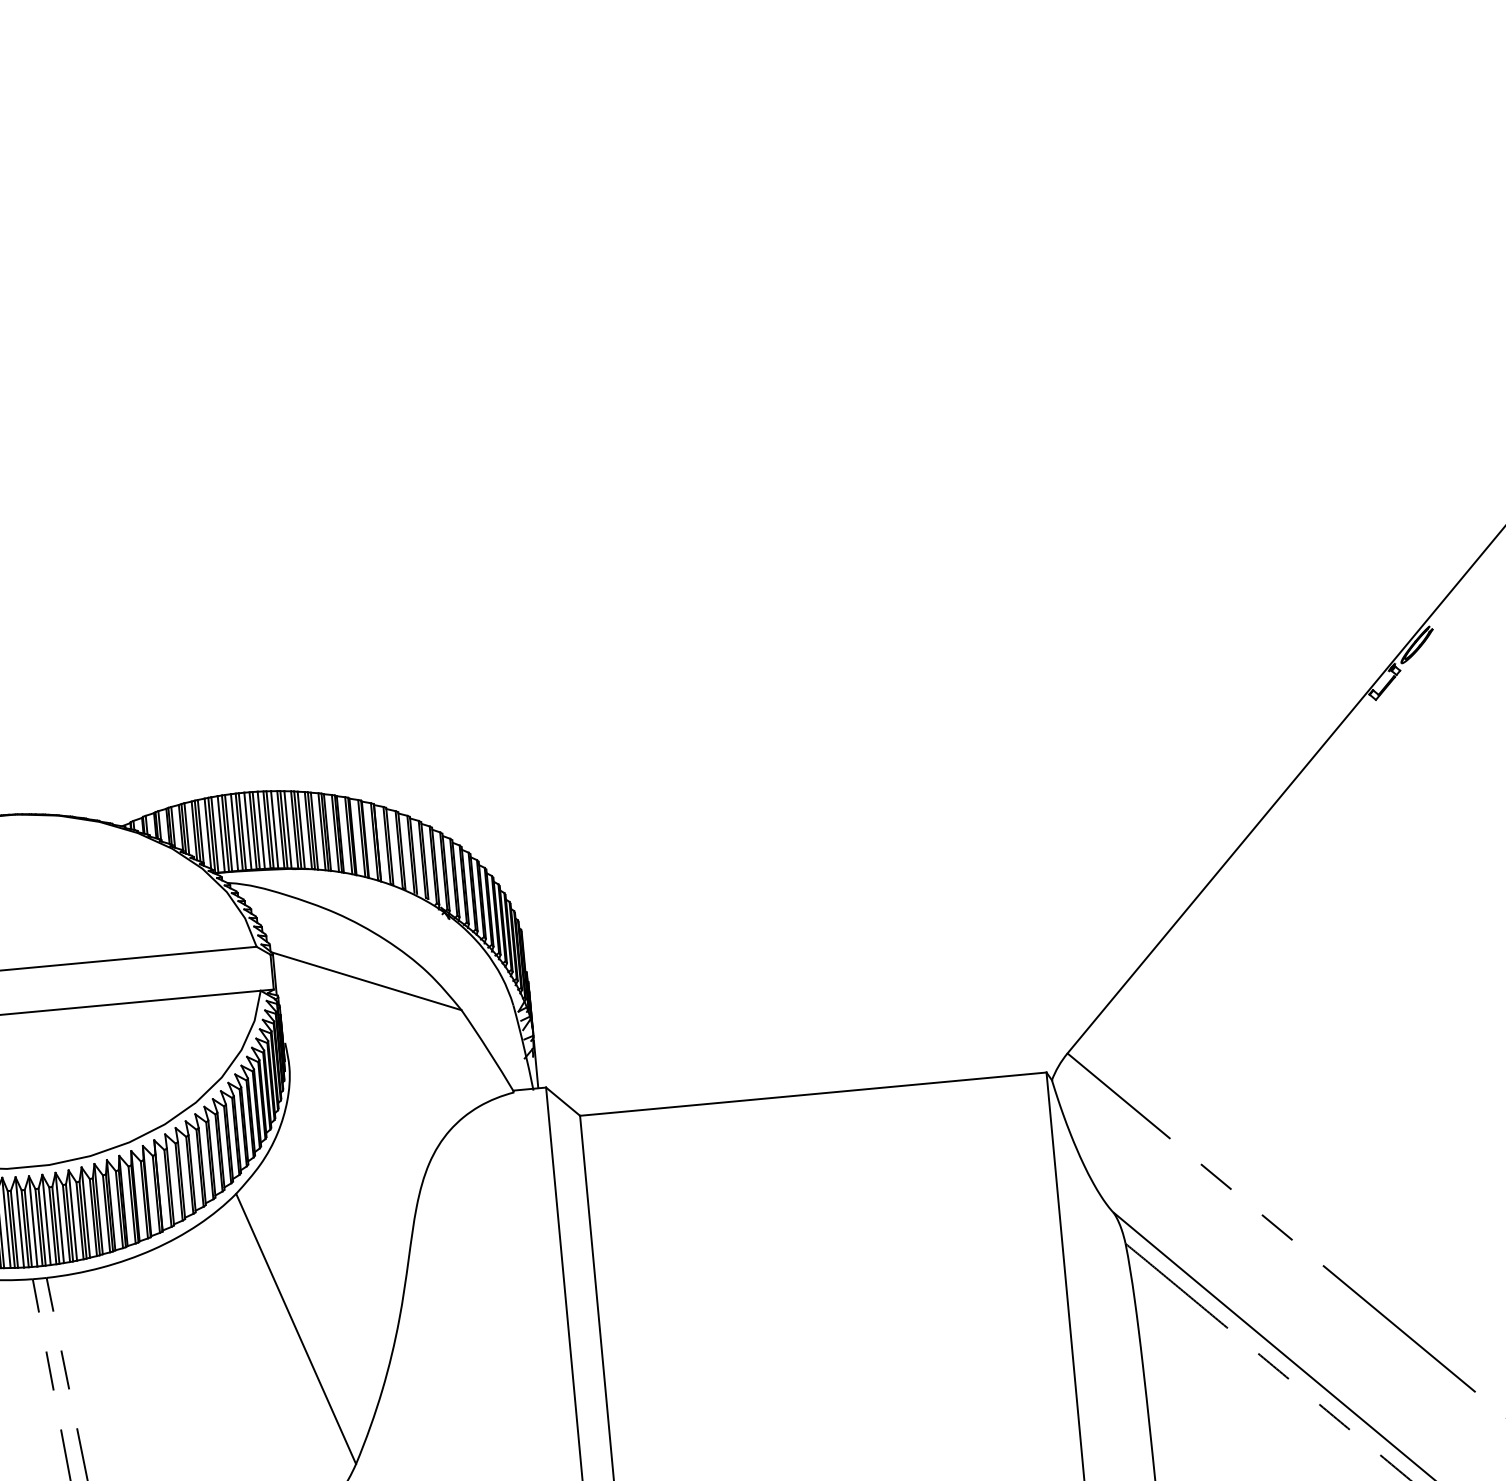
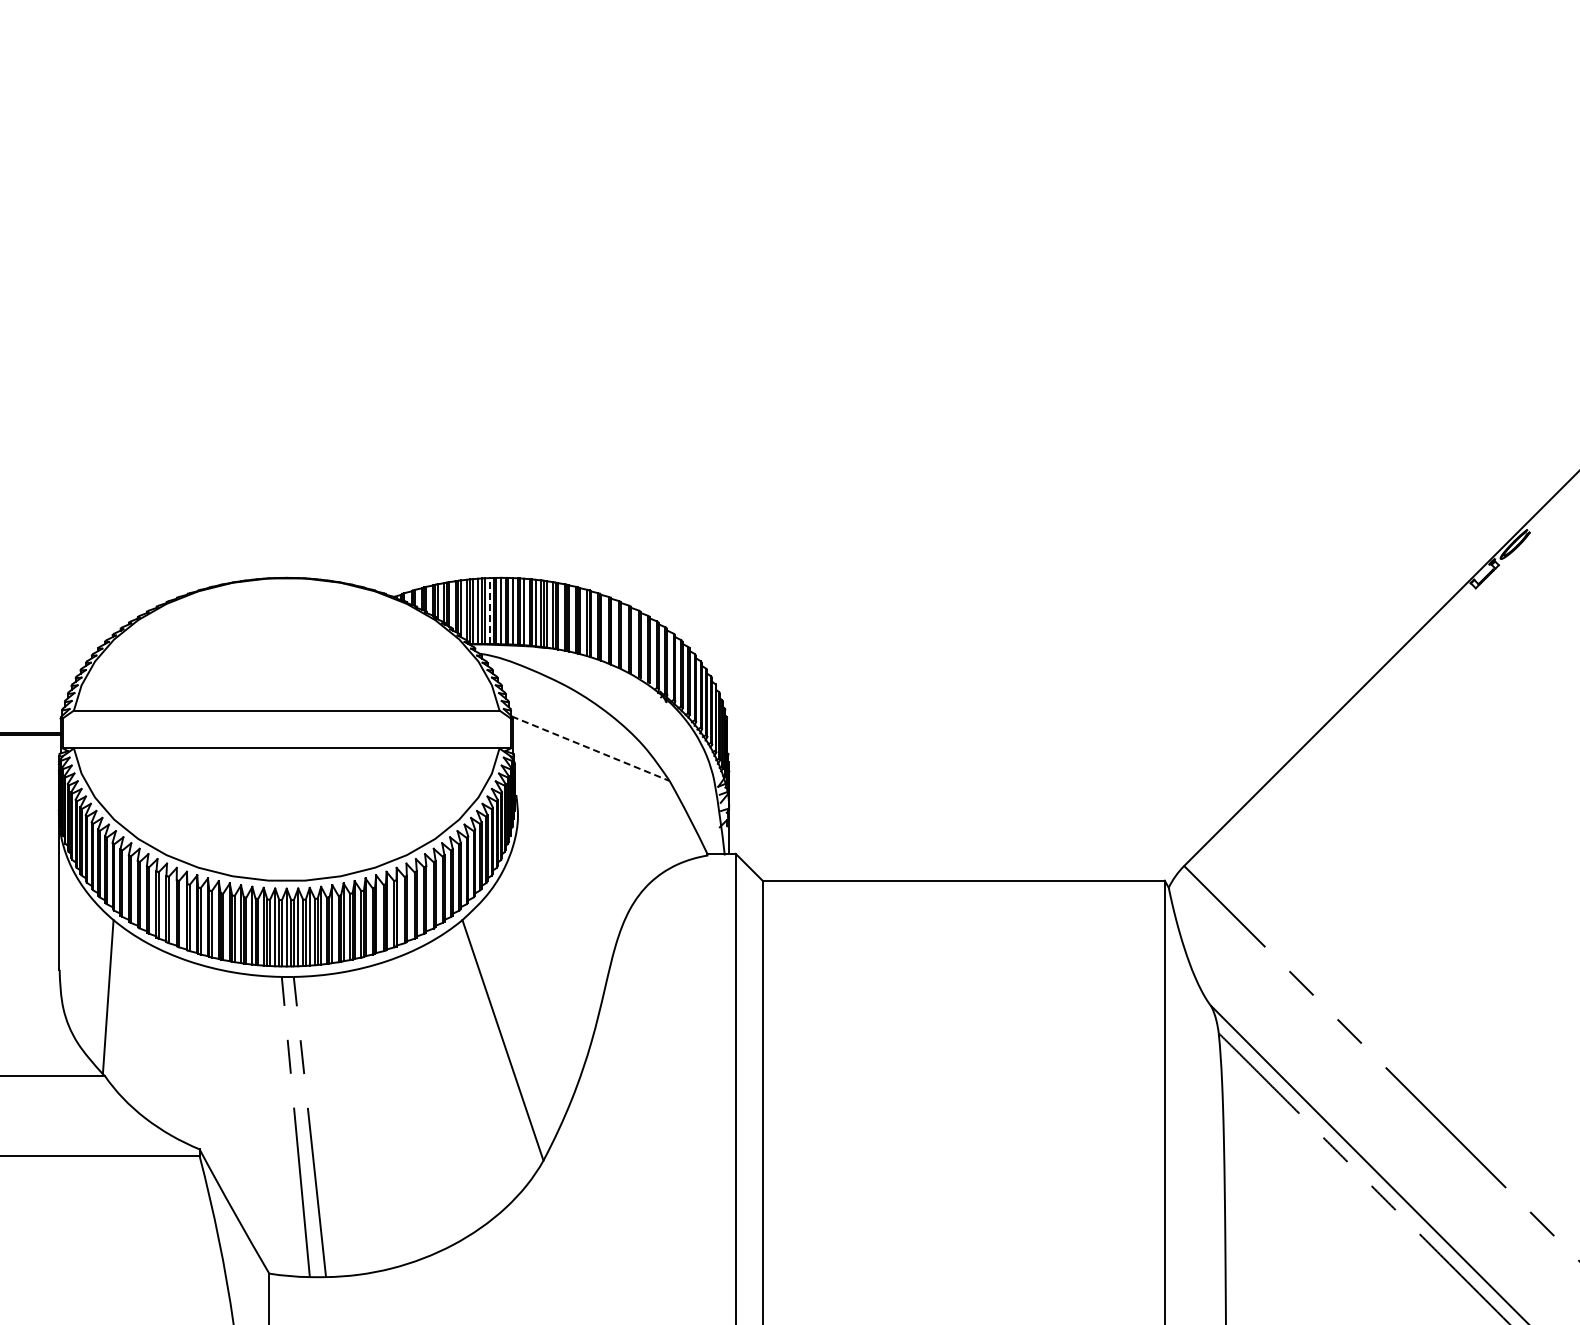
line: (234, 831) -> (489, 610), solid -> dashed
line: (367, 980) -> (591, 748), solid -> dashed

